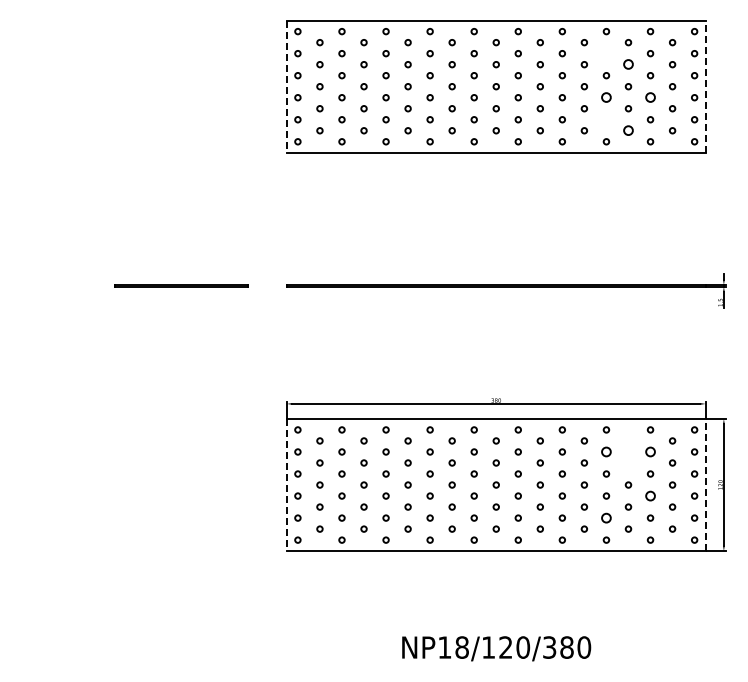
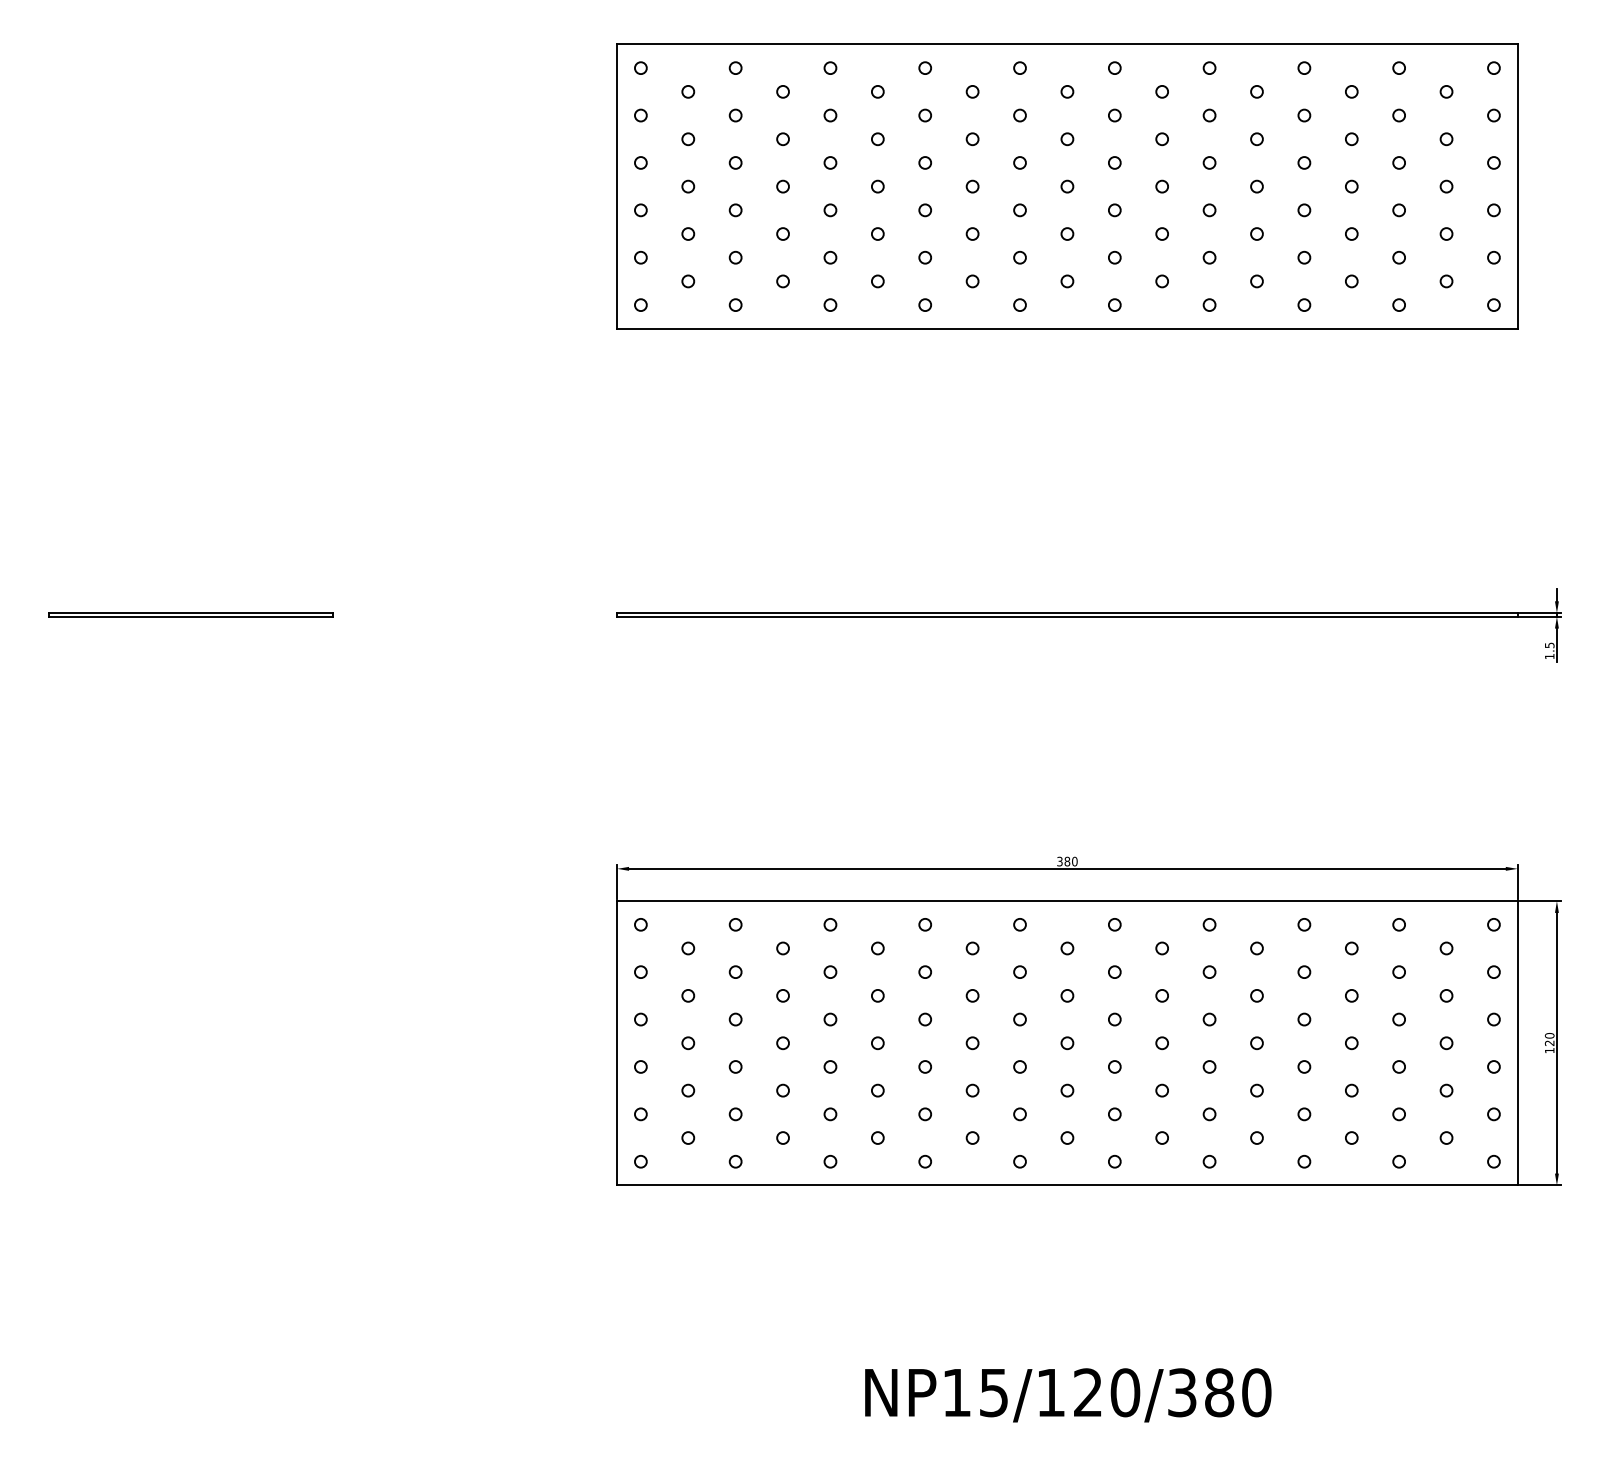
circle: (606, 53) -> (1304, 115), added
circle: (628, 64) -> (1351, 138), size x0.62
line: (705, 86) -> (1517, 186), dashed -> solid
line: (286, 87) -> (616, 188), dashed -> solid
circle: (606, 97) -> (1304, 209), size x0.62
circle: (650, 97) -> (1399, 209), size x0.62
circle: (606, 119) -> (1304, 257), added
circle: (628, 130) -> (1351, 280), size x0.62
line: (181, 285) -> (190, 614), moved
circle: (628, 440) -> (1351, 947), added
circle: (606, 451) -> (1304, 971), size x0.62
circle: (650, 451) -> (1399, 971), size x0.62
circle: (628, 462) -> (1351, 994), added
line: (705, 484) -> (1517, 1042), dashed -> solid
line: (286, 485) -> (616, 1044), dashed -> solid
circle: (650, 495) -> (1399, 1065), size x0.62
circle: (606, 517) -> (1304, 1113), size x0.62
text: (461, 647) -> (992, 1392), NP18/120/380 -> NP15/120/380

